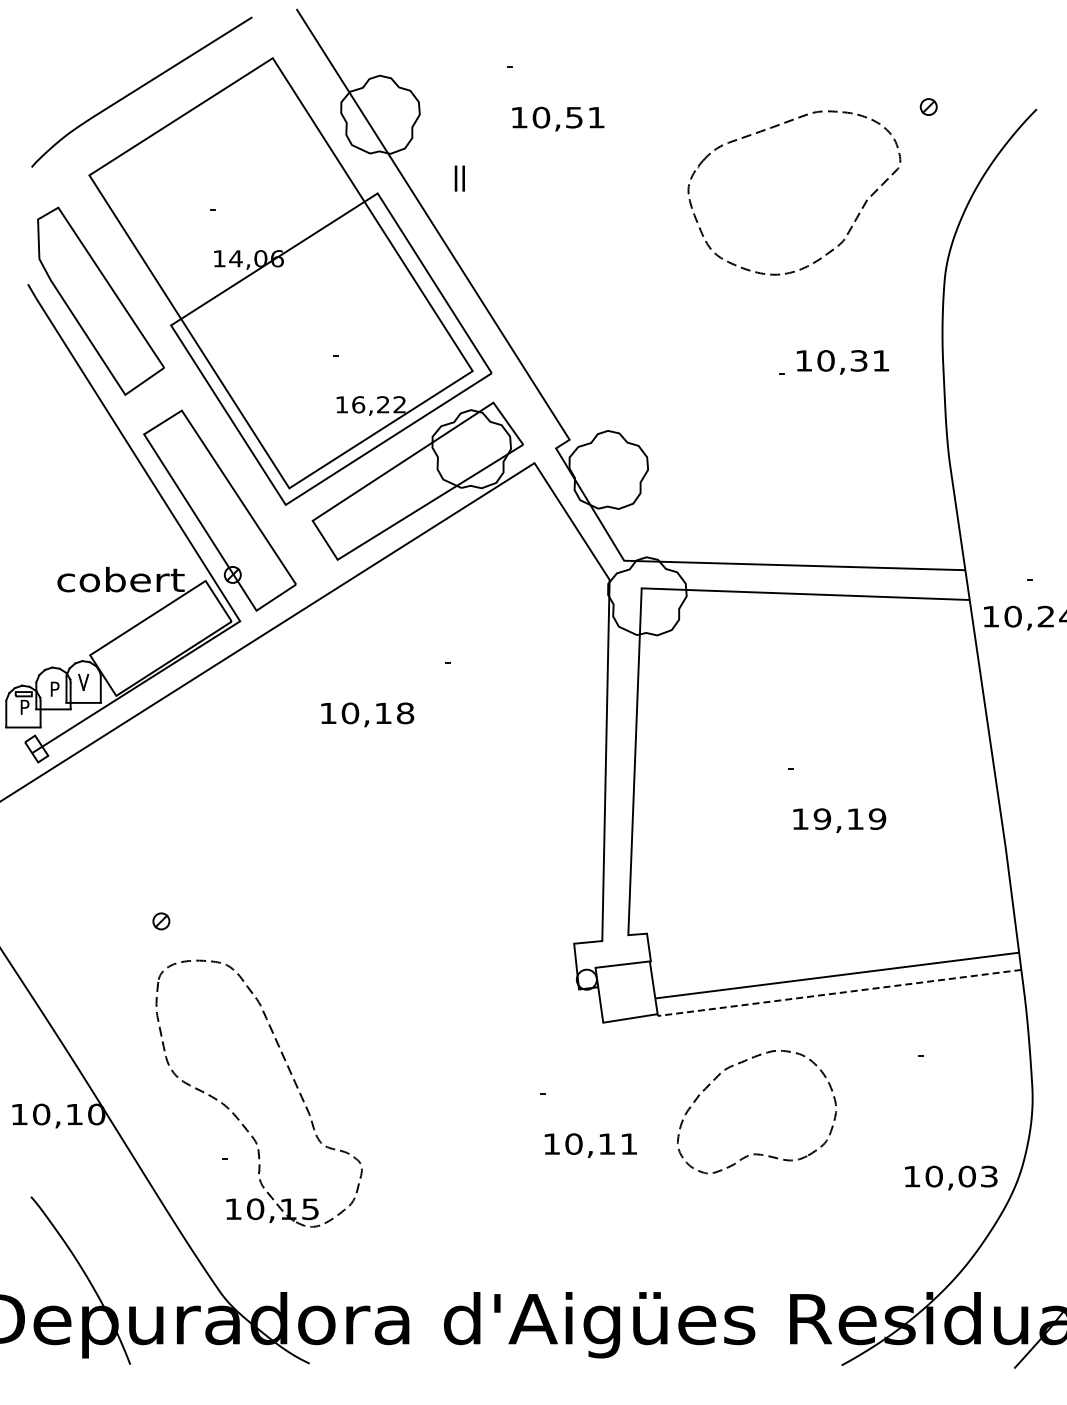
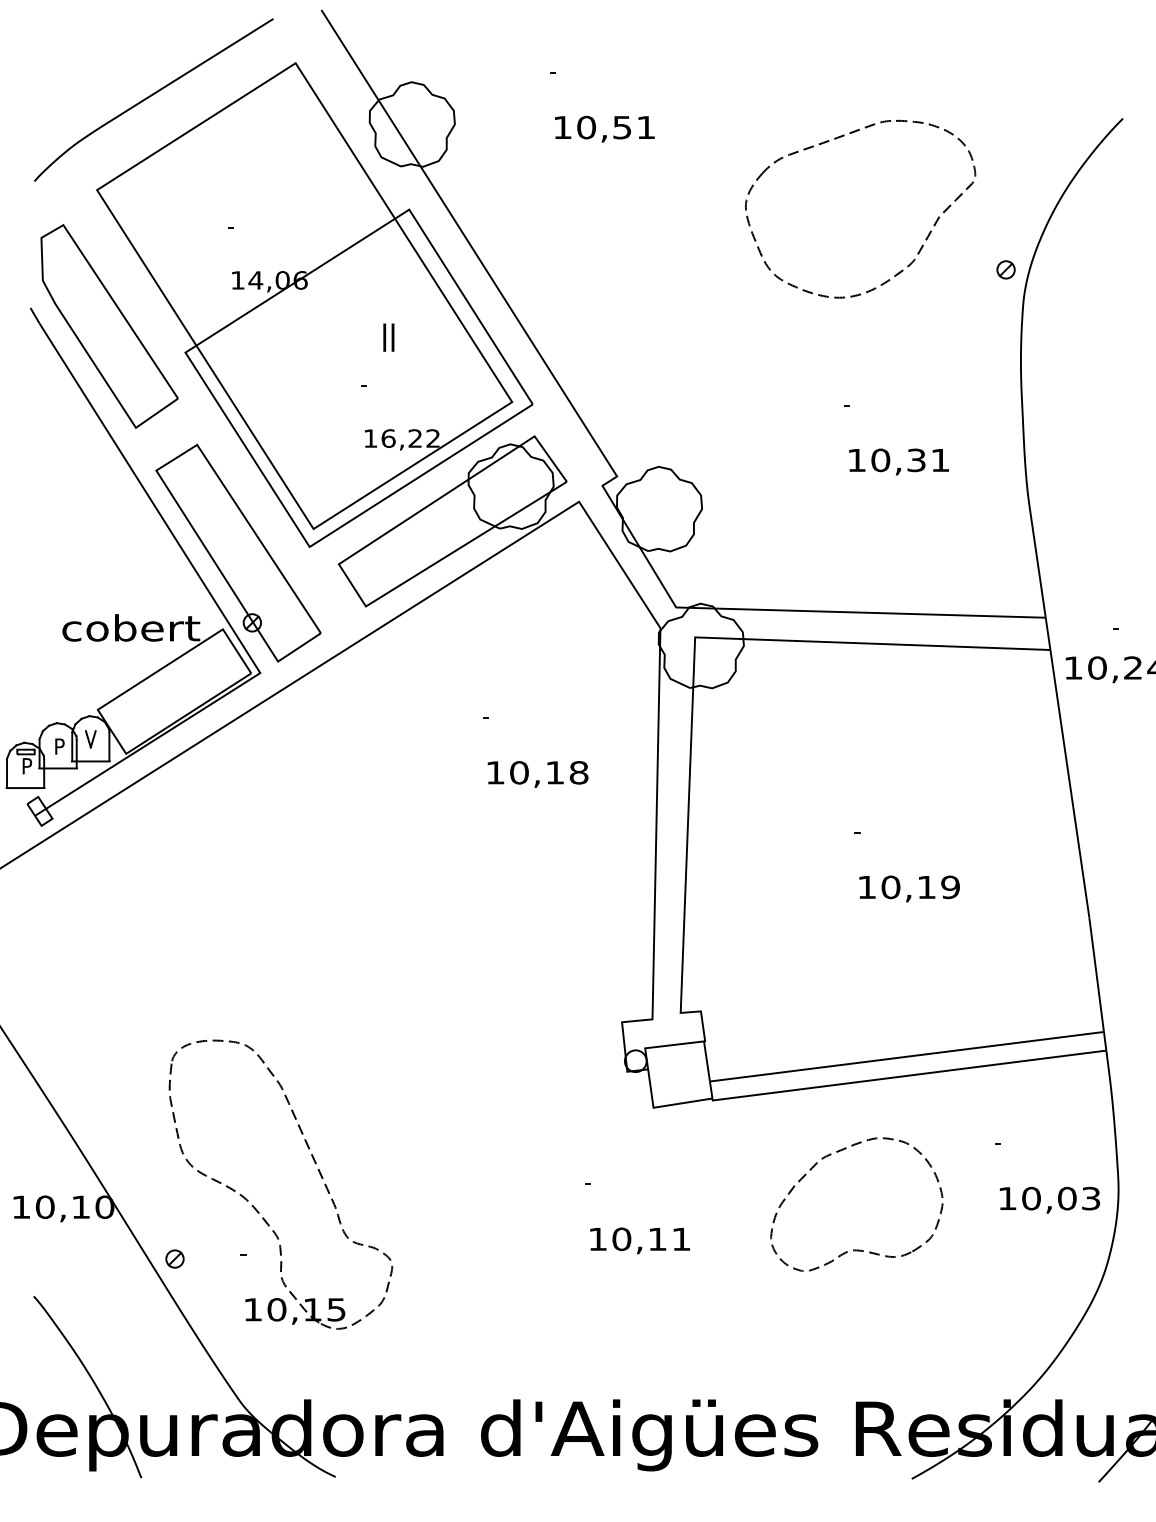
part: (928, 106) -> (1005, 269), moved
text: (459, 178) -> (388, 337), moved
text: (842, 362) -> (898, 462), moved
text: (367, 714) -> (537, 773), moved
text: (822, 819) -> (890, 887), 19,19 -> 10,19
part: (161, 921) -> (175, 1259), moved
line: (838, 993) -> (908, 1076), dashed -> solid
part: (756, 1153) -> (856, 1249), moved
text: (951, 1177) -> (1050, 1199), moved

